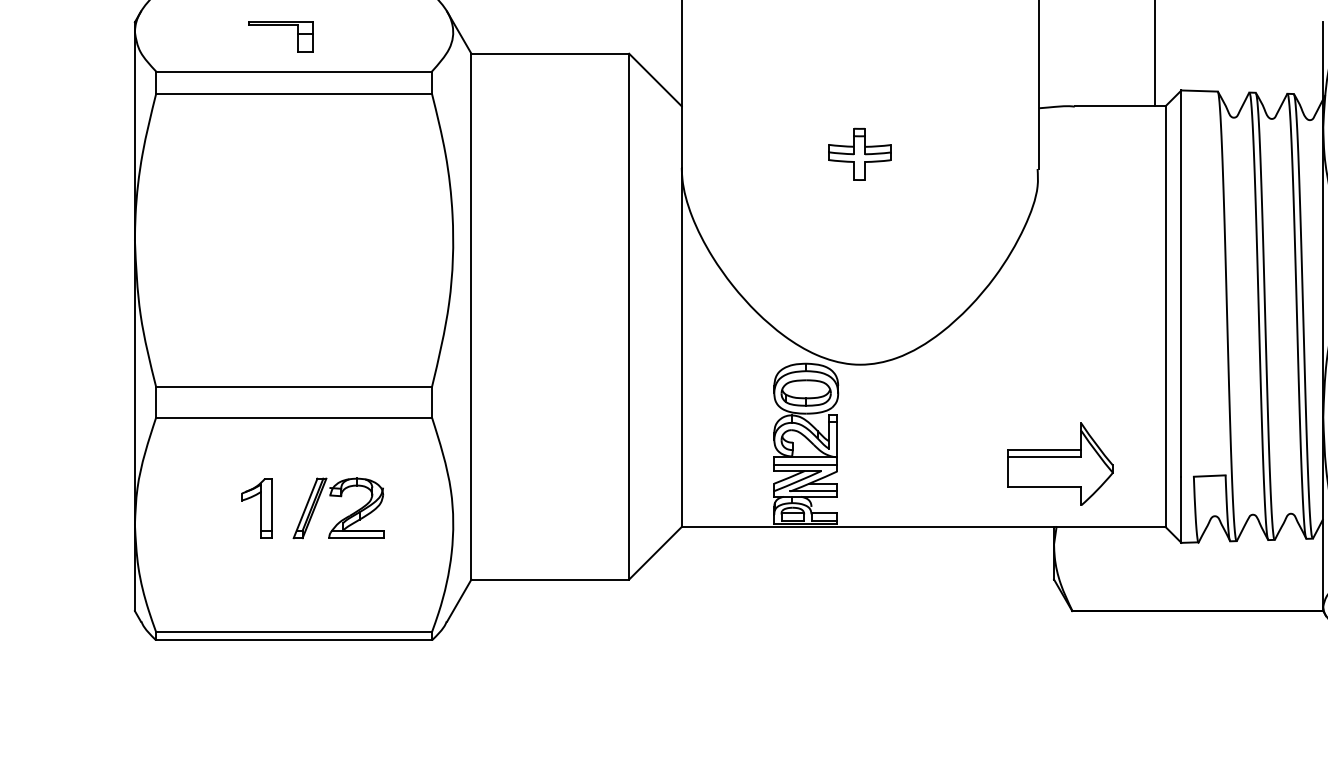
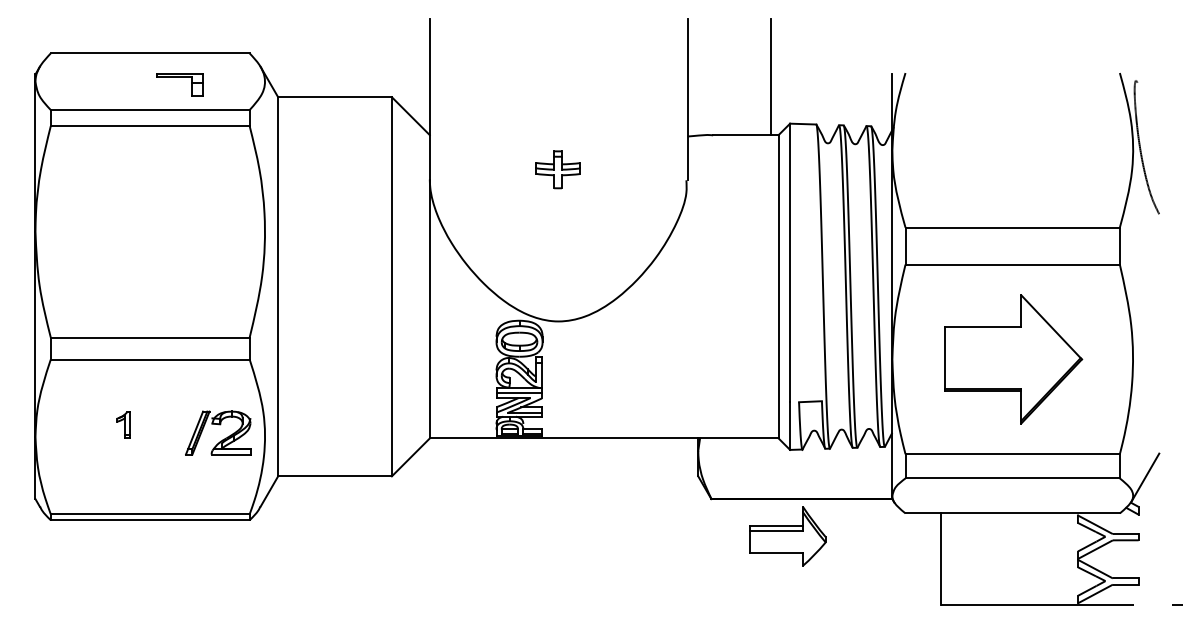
part: (280, 26) -> (179, 77), moved
part: (1059, 464) -> (787, 536), moved
part: (338, 497) -> (218, 425), moved
part: (256, 509) -> (123, 425), size x0.6

